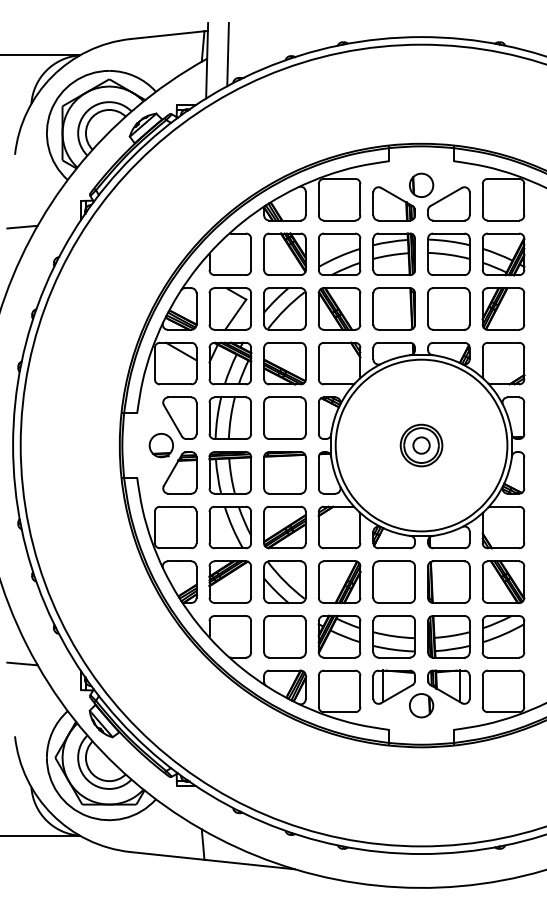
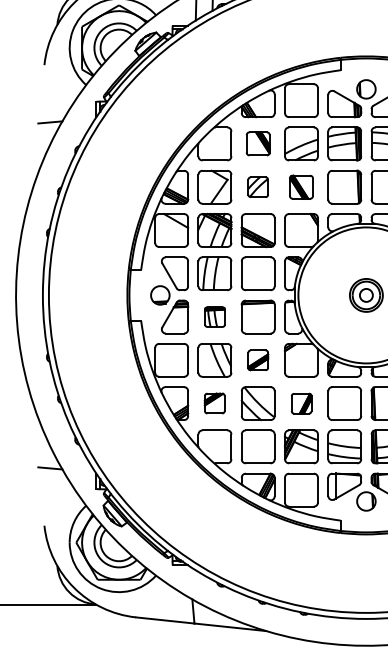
part: (284, 253) -> (257, 143), size x0.7
part: (284, 308) -> (257, 186), size x0.6
part: (339, 308) -> (301, 186), size x0.7
part: (230, 472) -> (215, 316), size x0.6
part: (284, 527) -> (257, 360), size x0.6
part: (229, 581) -> (214, 403), size x0.6
part: (339, 582) -> (301, 403), size x0.6

